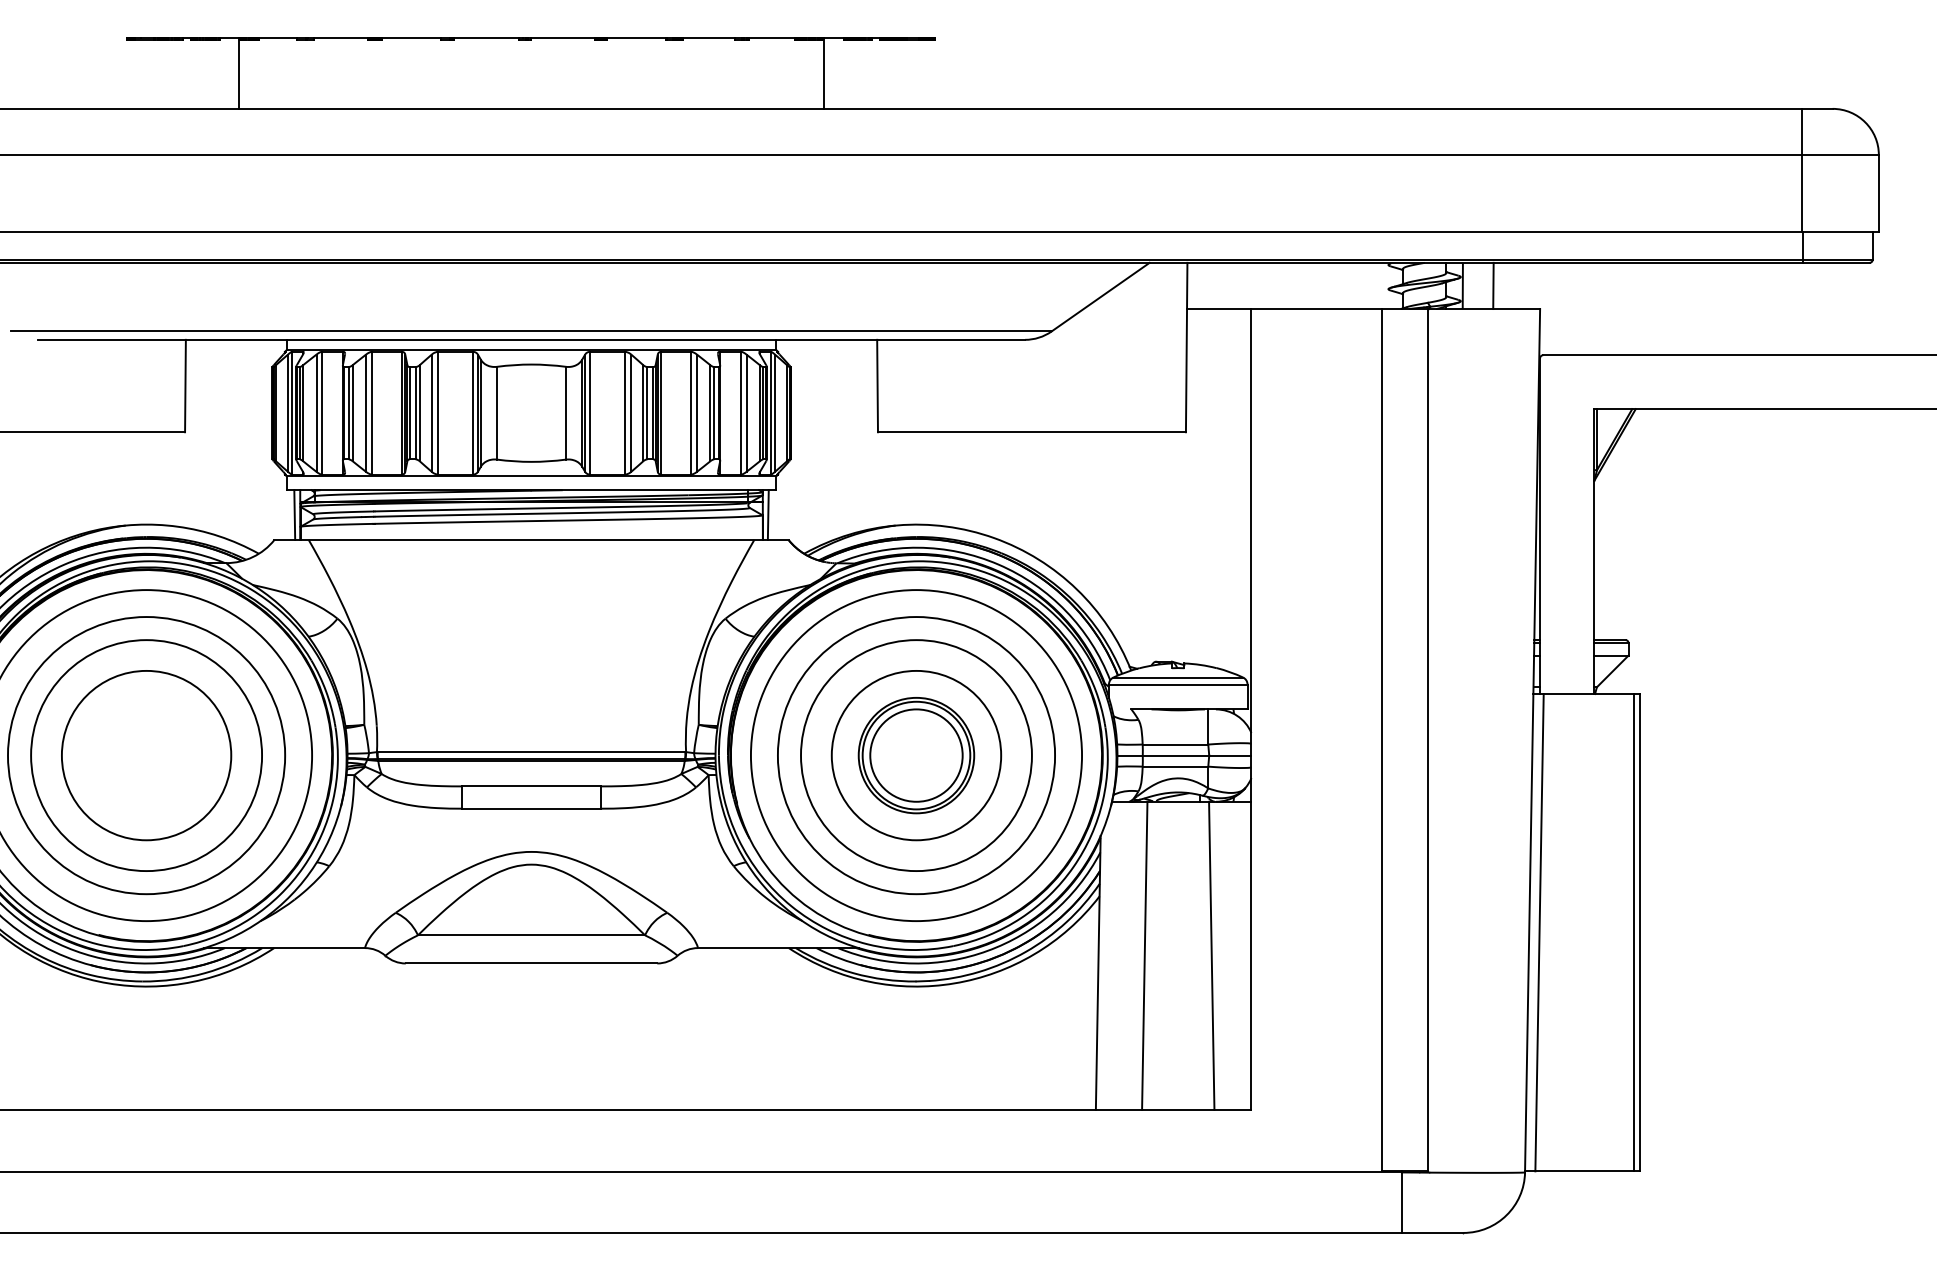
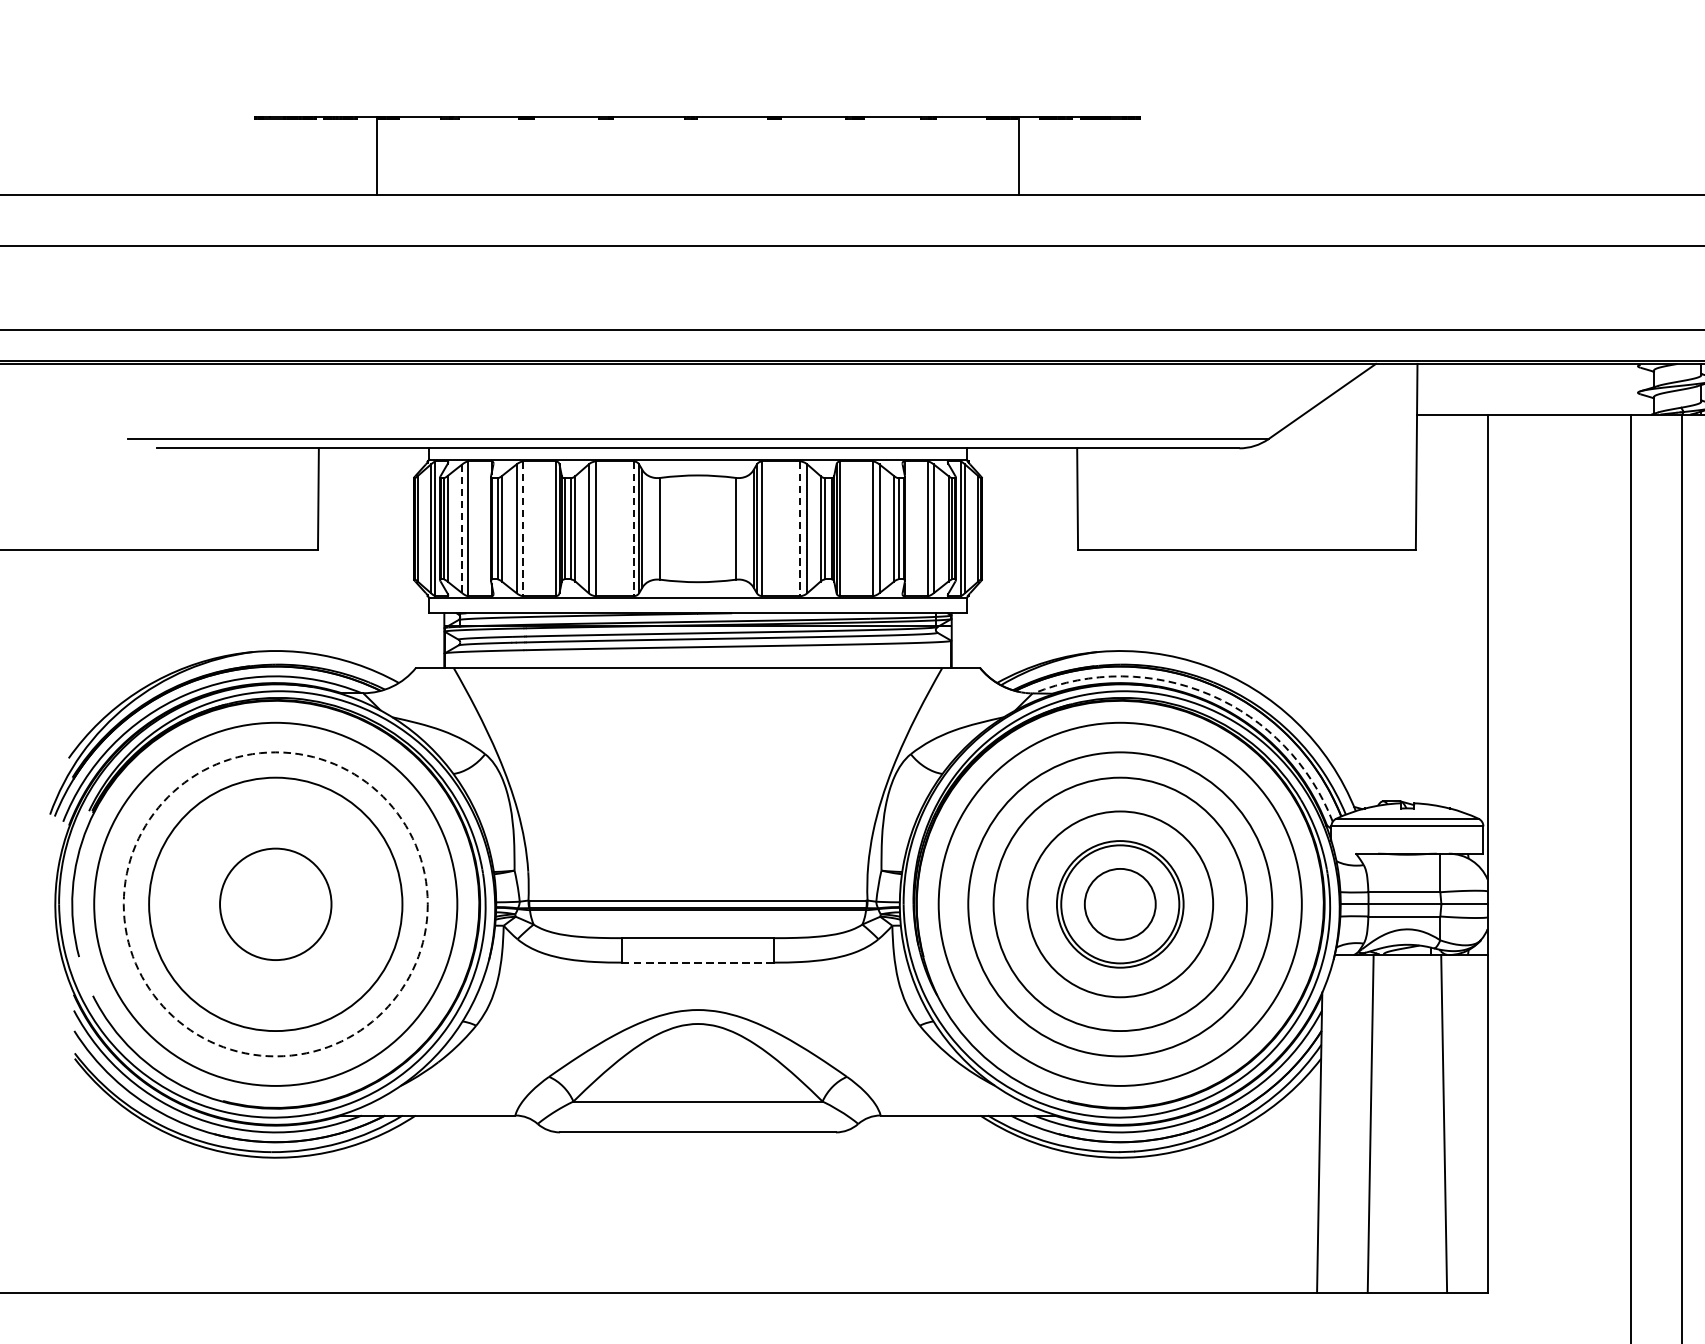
line: (316, 413) -> (462, 529), solid -> dashed
line: (372, 413) -> (523, 529), solid -> dashed
line: (472, 413) -> (633, 529), solid -> dashed
line: (624, 413) -> (800, 529), solid -> dashed
line: (294, 515) -> (438, 641), removed
line: (767, 515) -> (956, 641), removed
arc: (998, 564) -> (1210, 694), solid -> dashed
circle: (146, 755) -> (275, 904), size x0.6
circle: (146, 755) -> (275, 904), solid -> dashed
circle: (916, 755) -> (1120, 904), size x0.7
line: (531, 808) -> (697, 962), solid -> dashed

